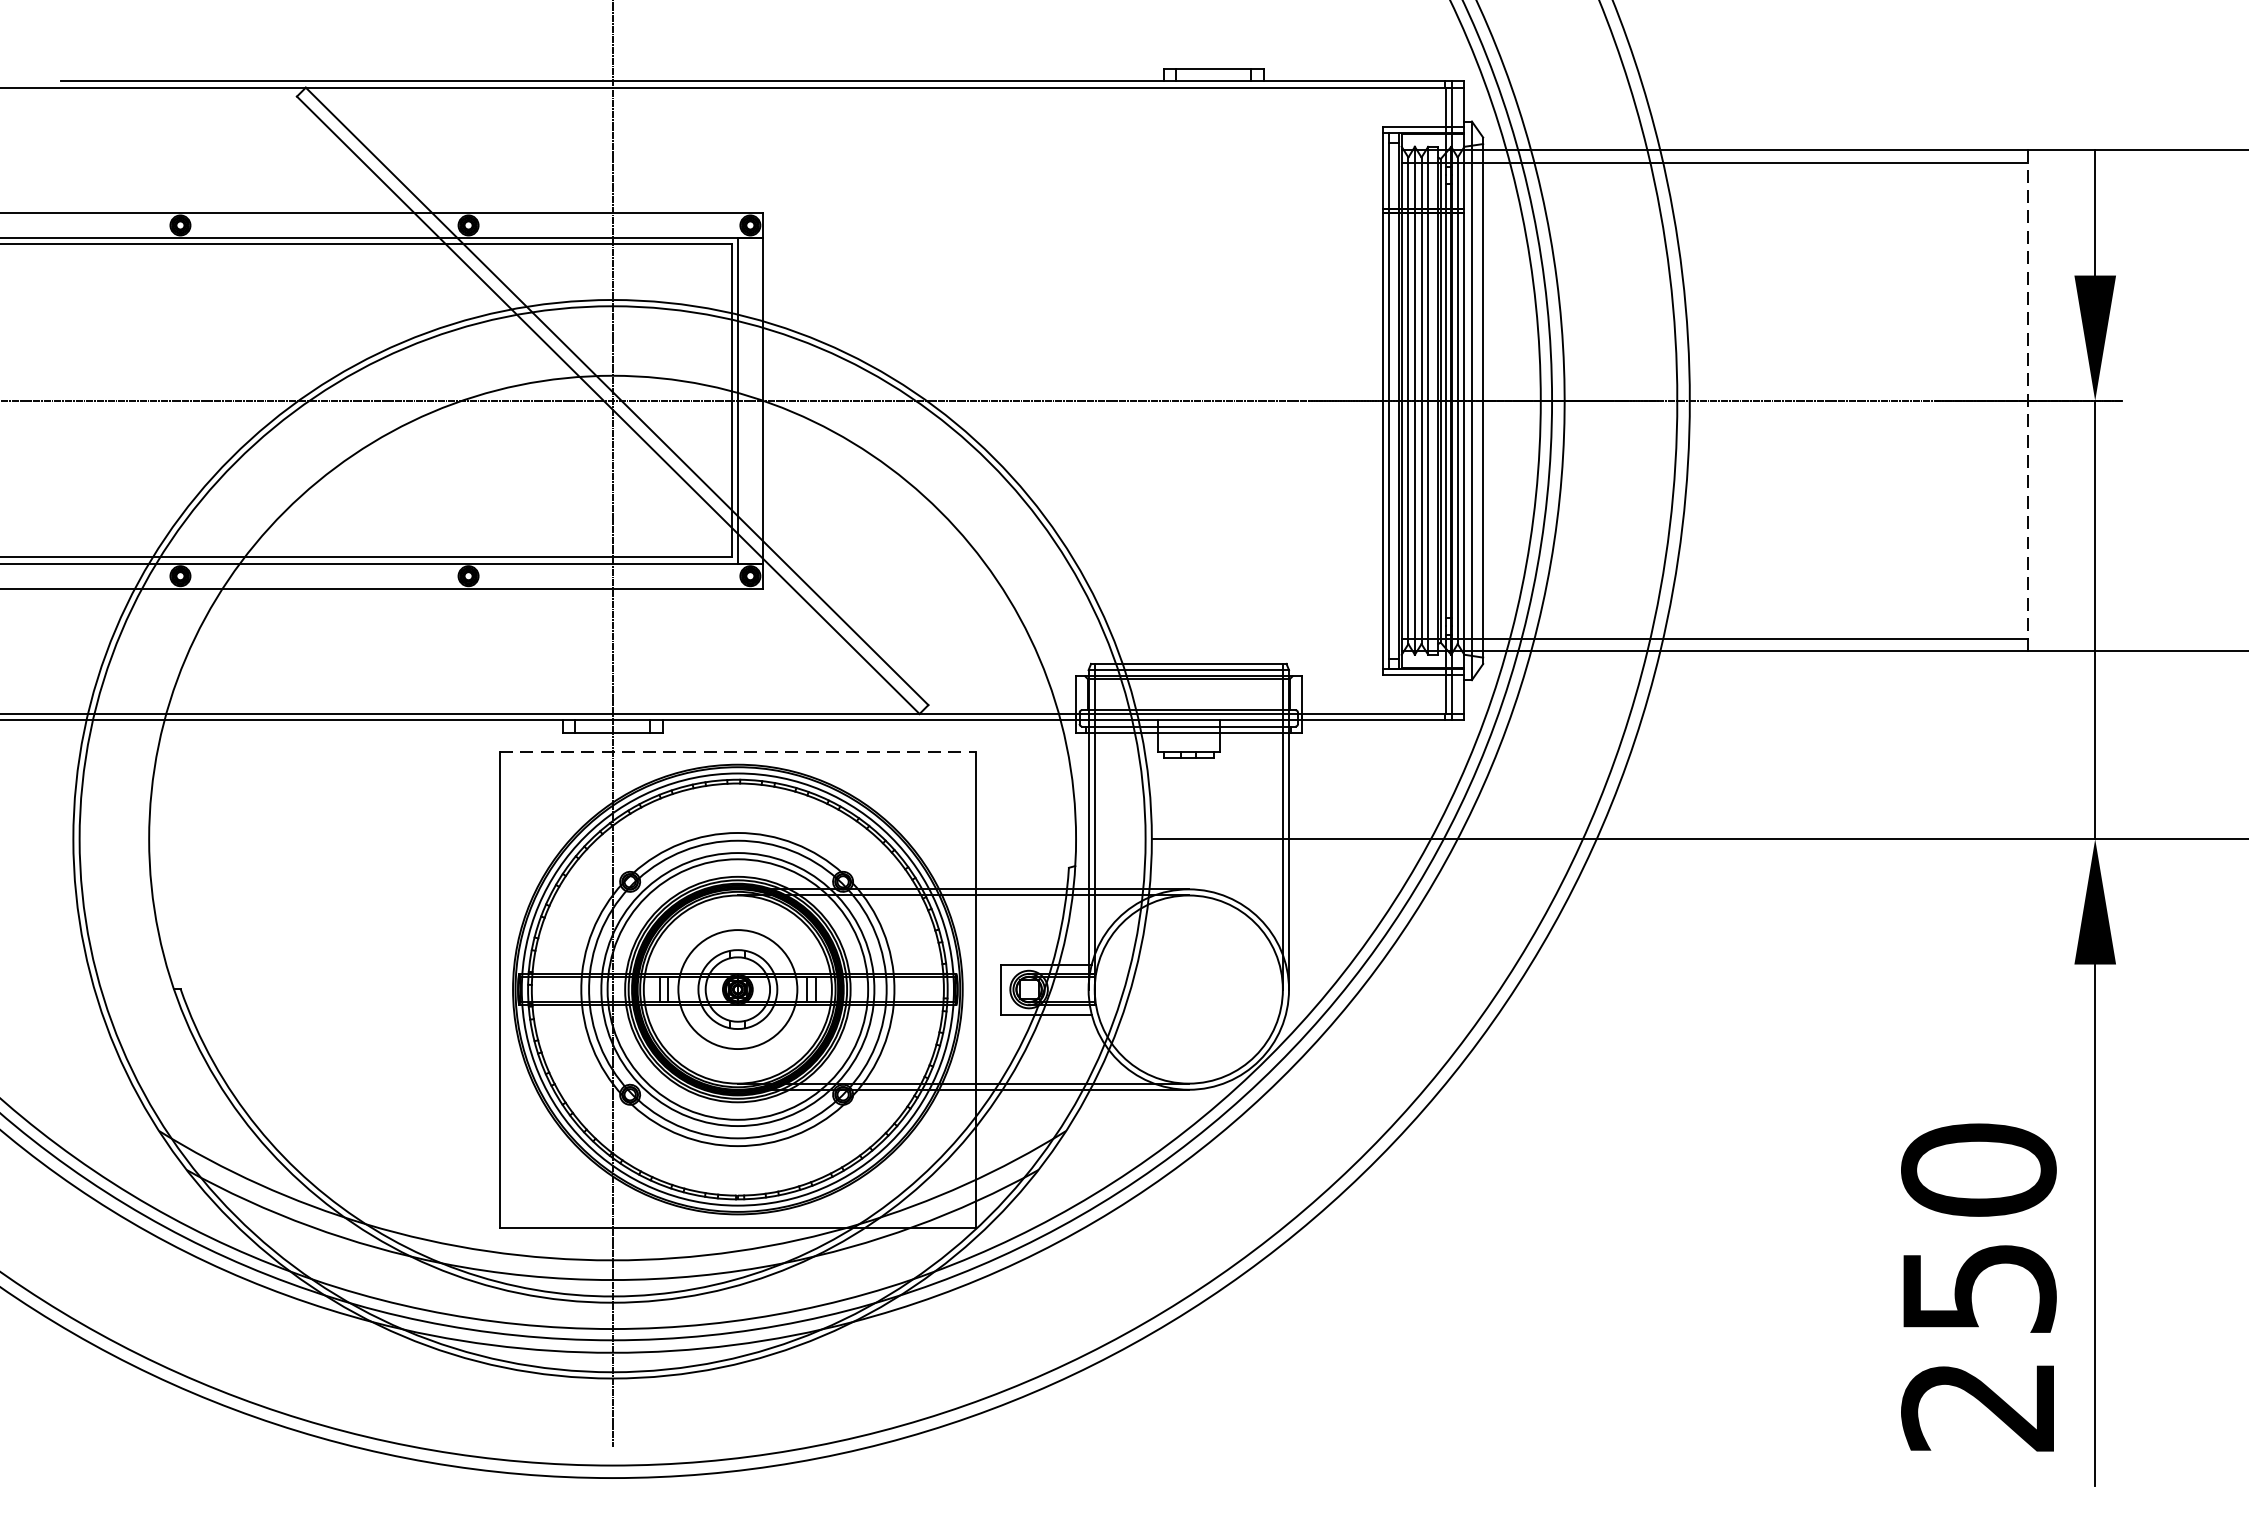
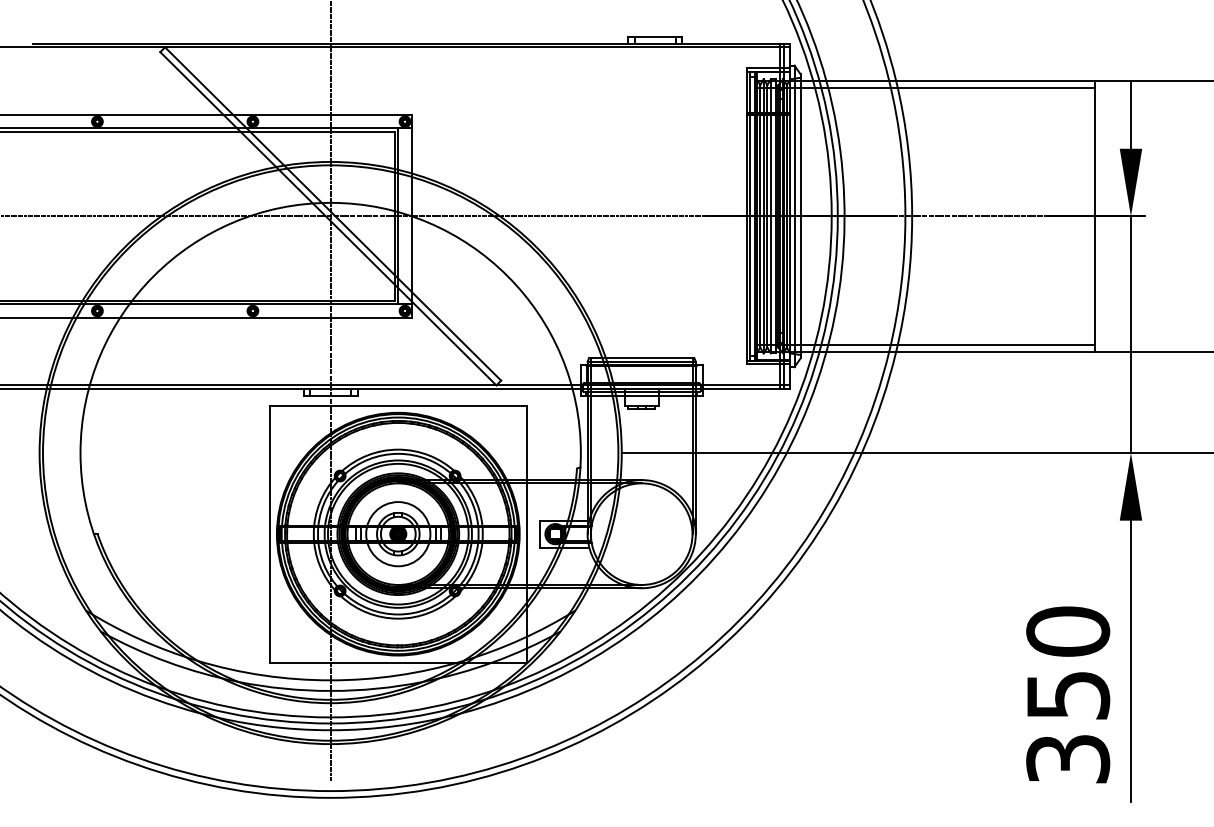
line: (2027, 399) -> (1094, 215), dashed -> solid
line: (738, 751) -> (398, 405), dashed -> solid
text: (1979, 1406) -> (1068, 759), 250 -> 350

